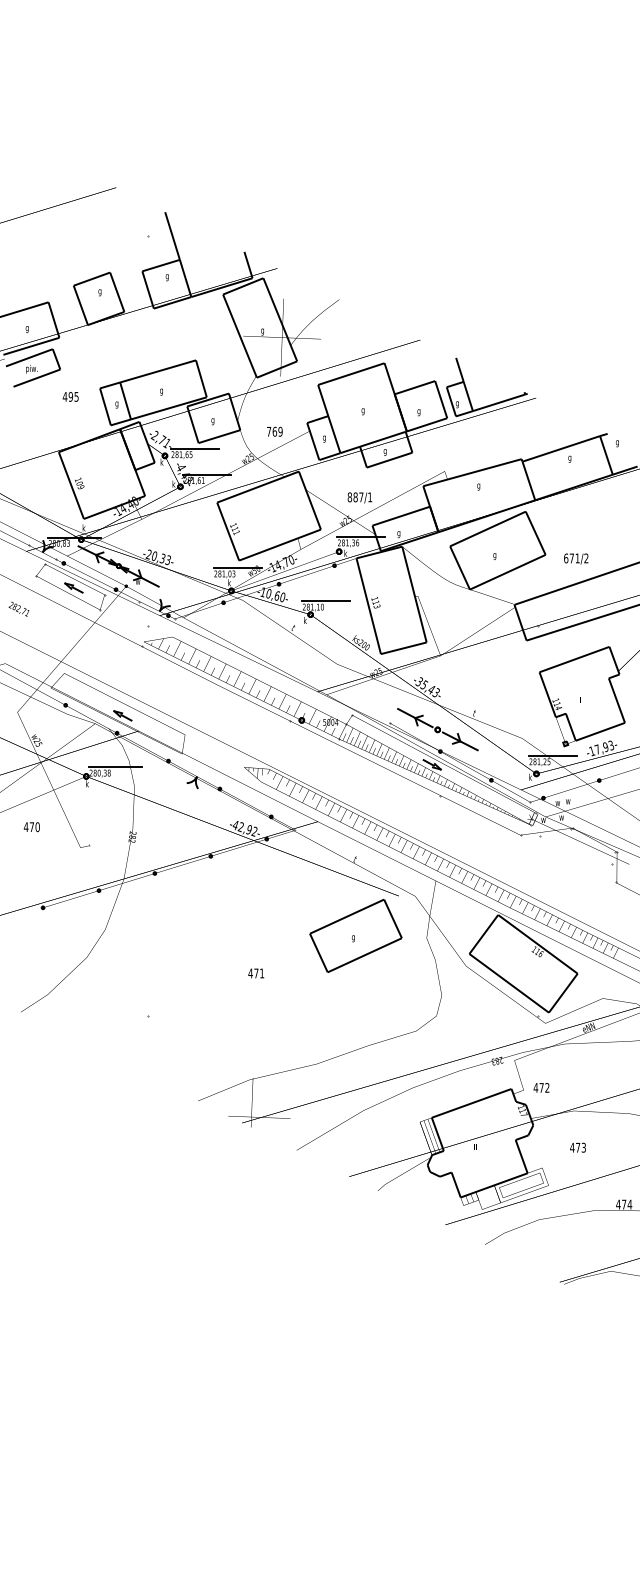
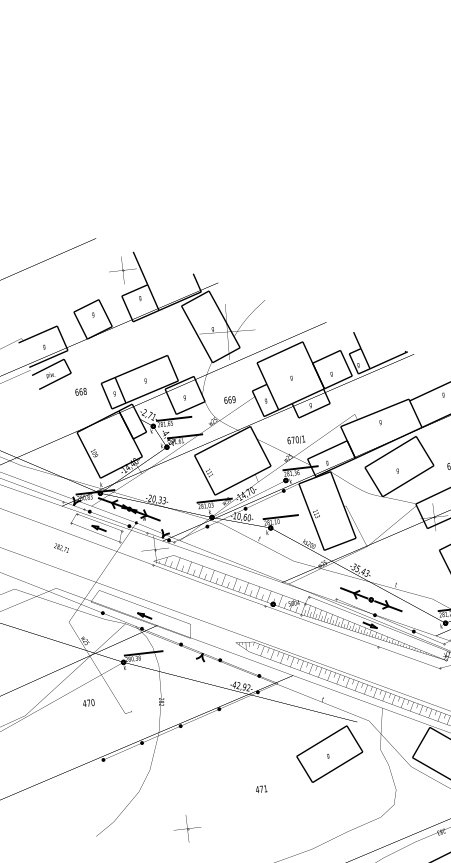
text: (70, 396) -> (80, 391), 495 -> 668
text: (269, 431) -> (226, 400), 769 -> 669
text: (355, 497) -> (293, 440), 887/1 -> 670/1

